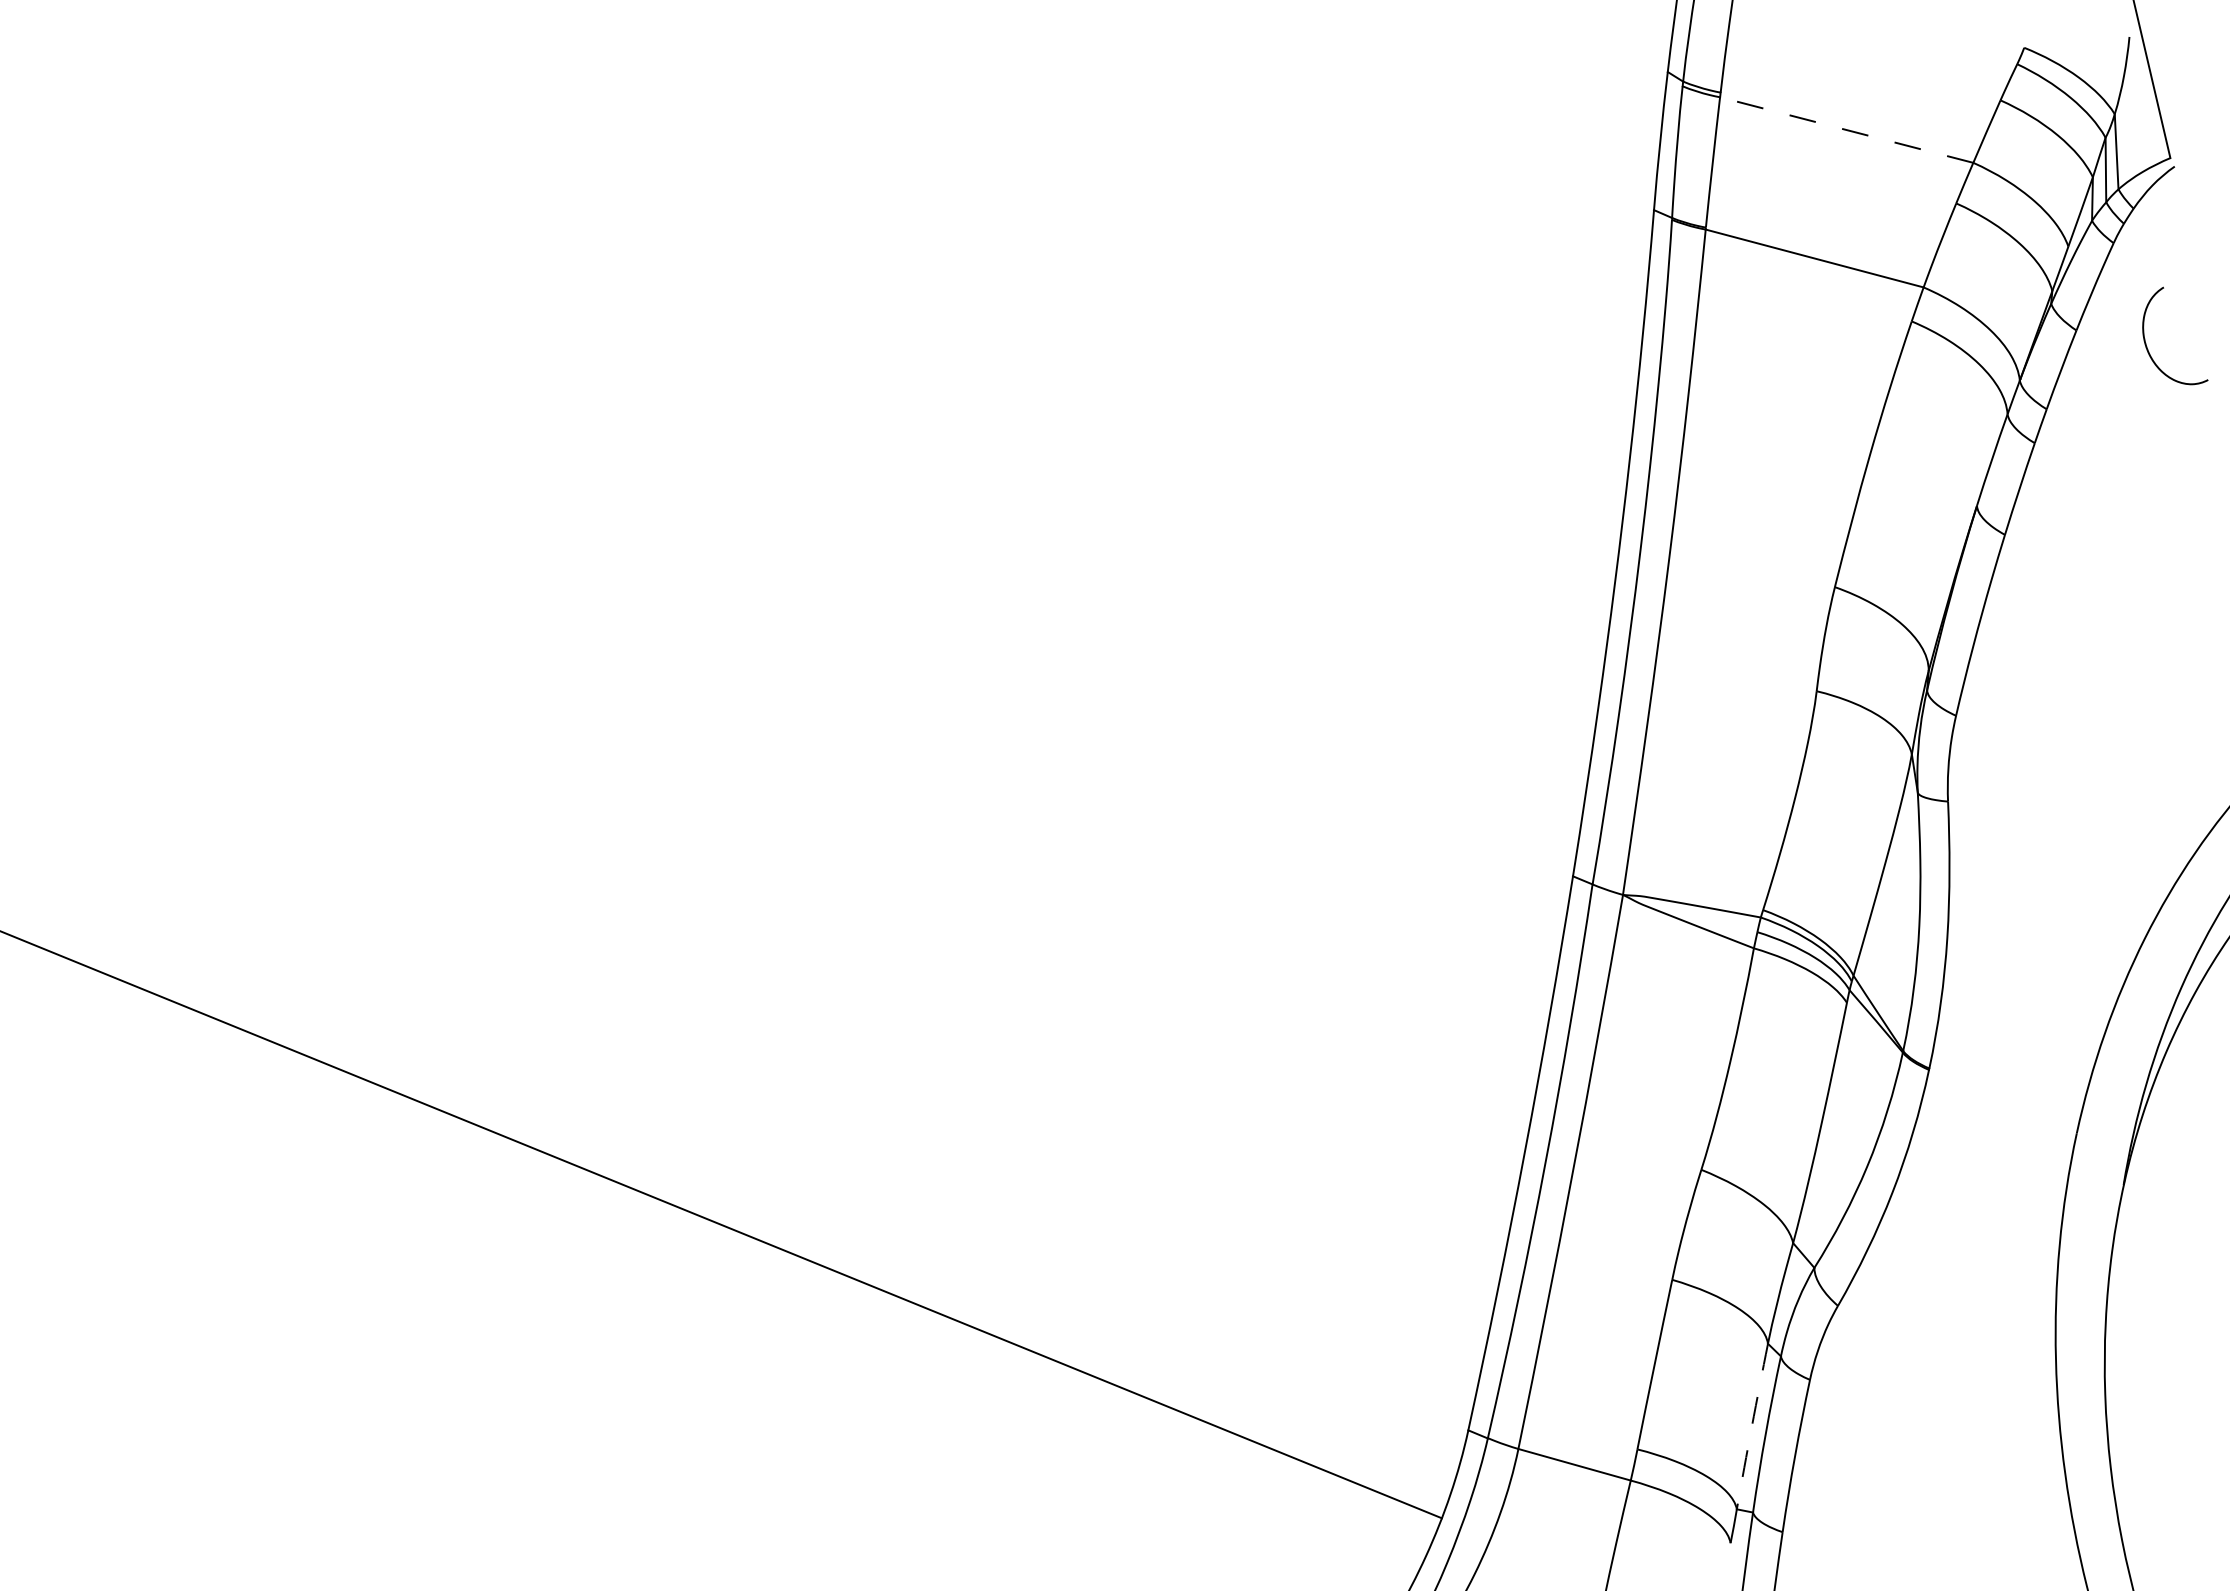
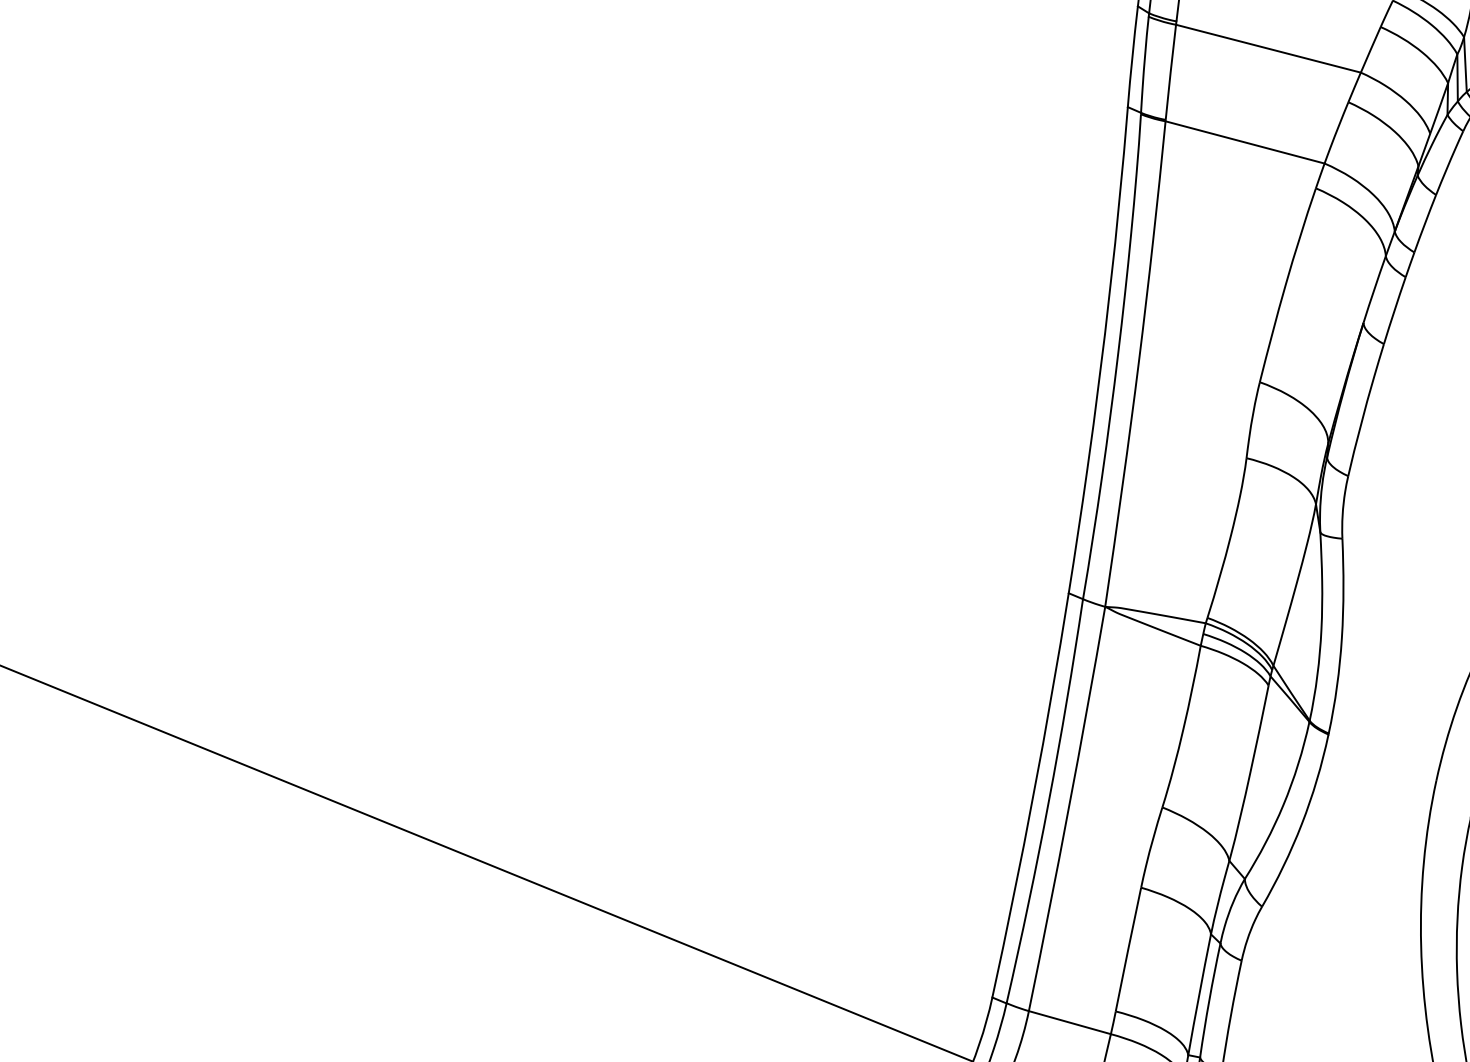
line: (1846, 130) -> (1268, 49), dashed -> solid
arc: (1751, 1426) -> (1198, 994), dashed -> solid

